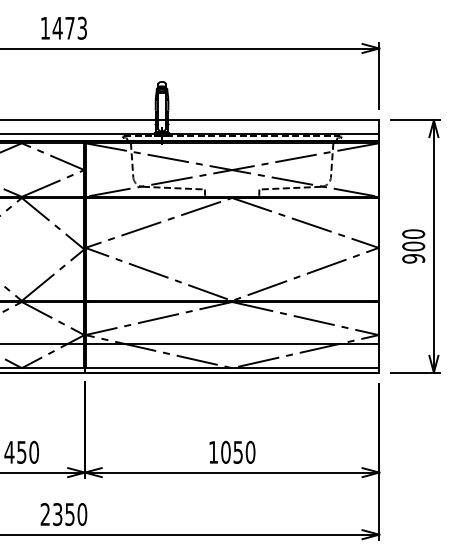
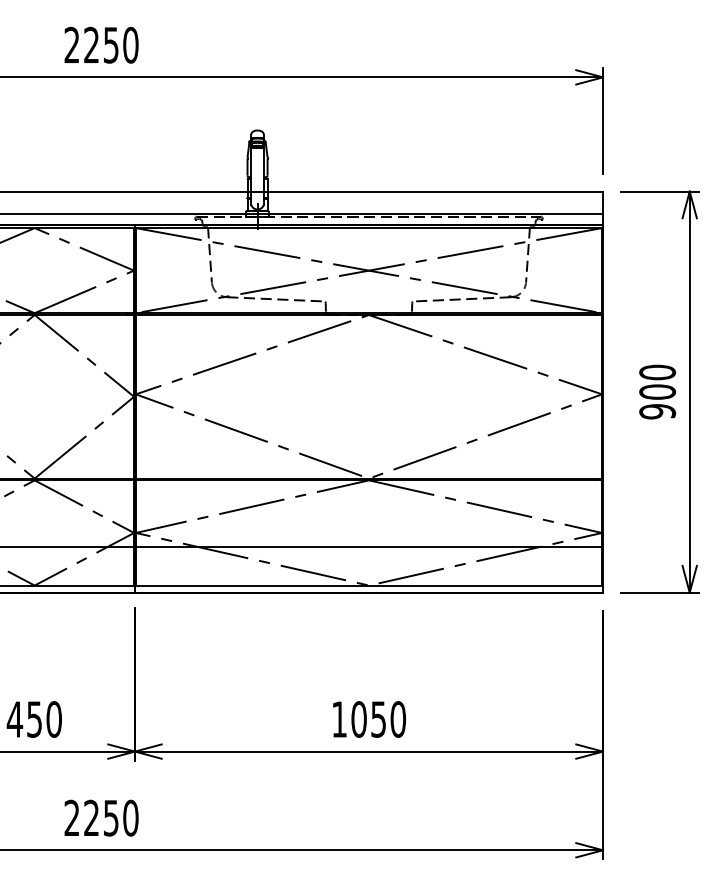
text: (63, 27) -> (100, 43), 1473 -> 2250
text: (57, 514) -> (91, 818), 2350 -> 2250

